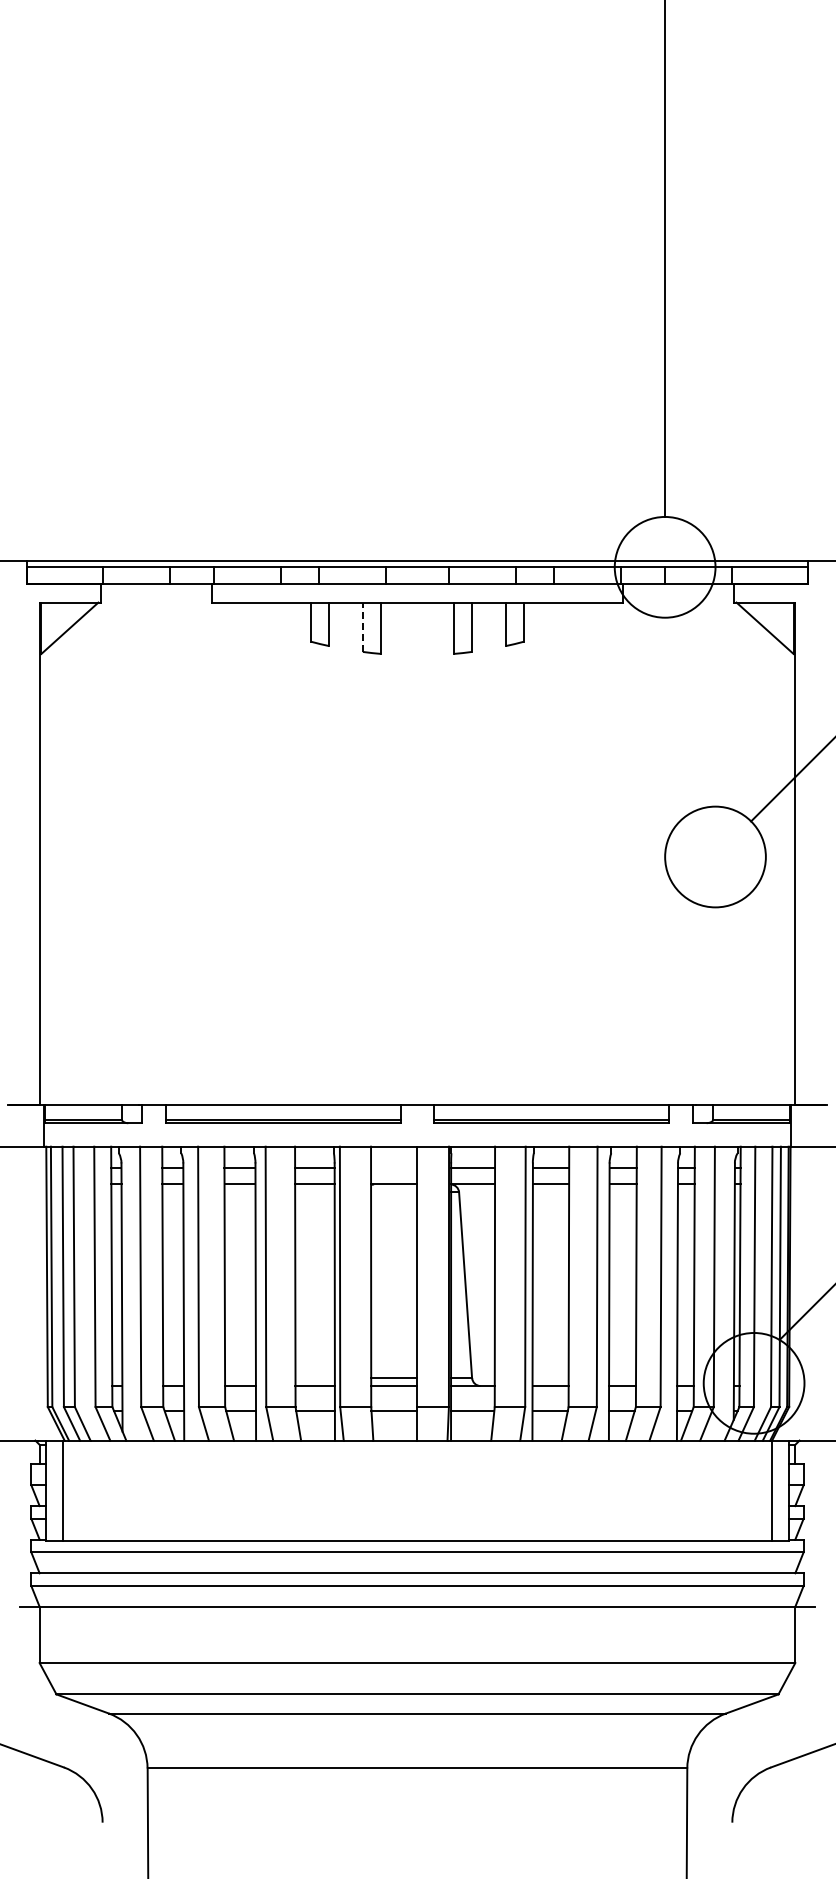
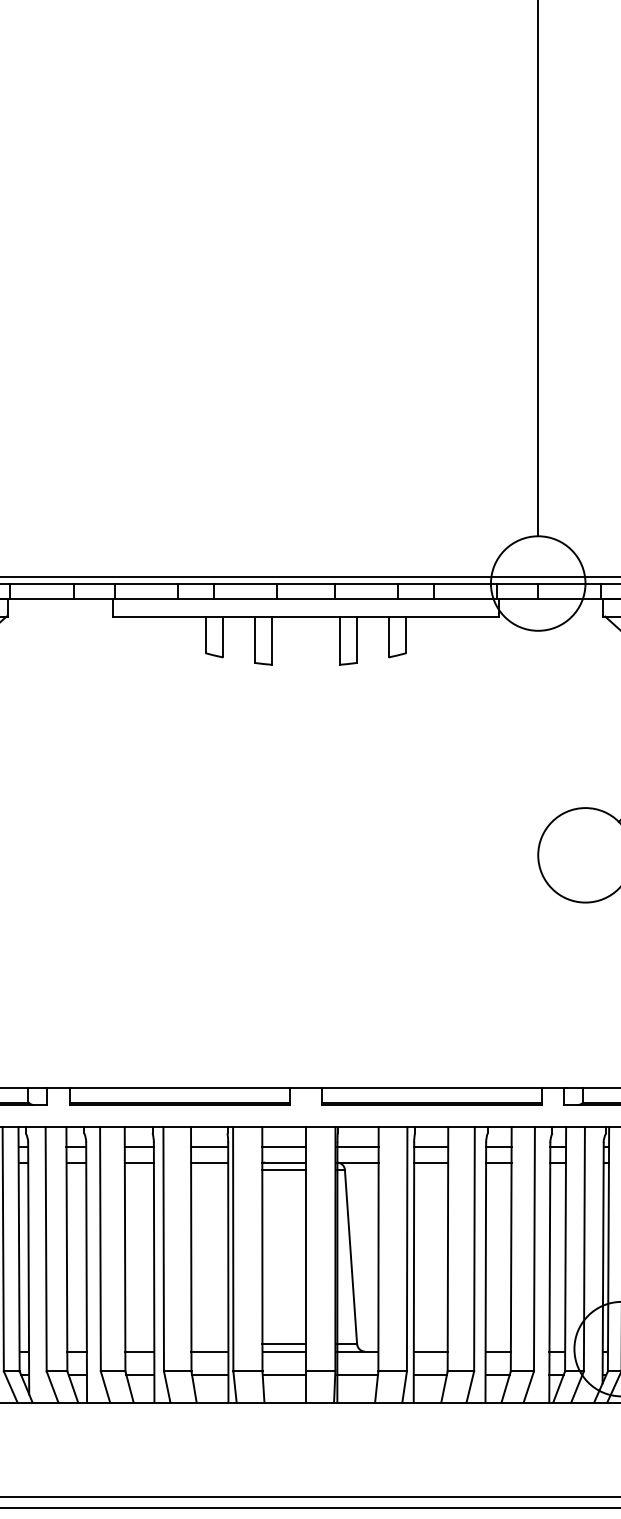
line: (362, 627) -> (254, 639), dashed -> solid
line: (394, 1167) -> (284, 1146), added
line: (394, 1192) -> (284, 1170), added

